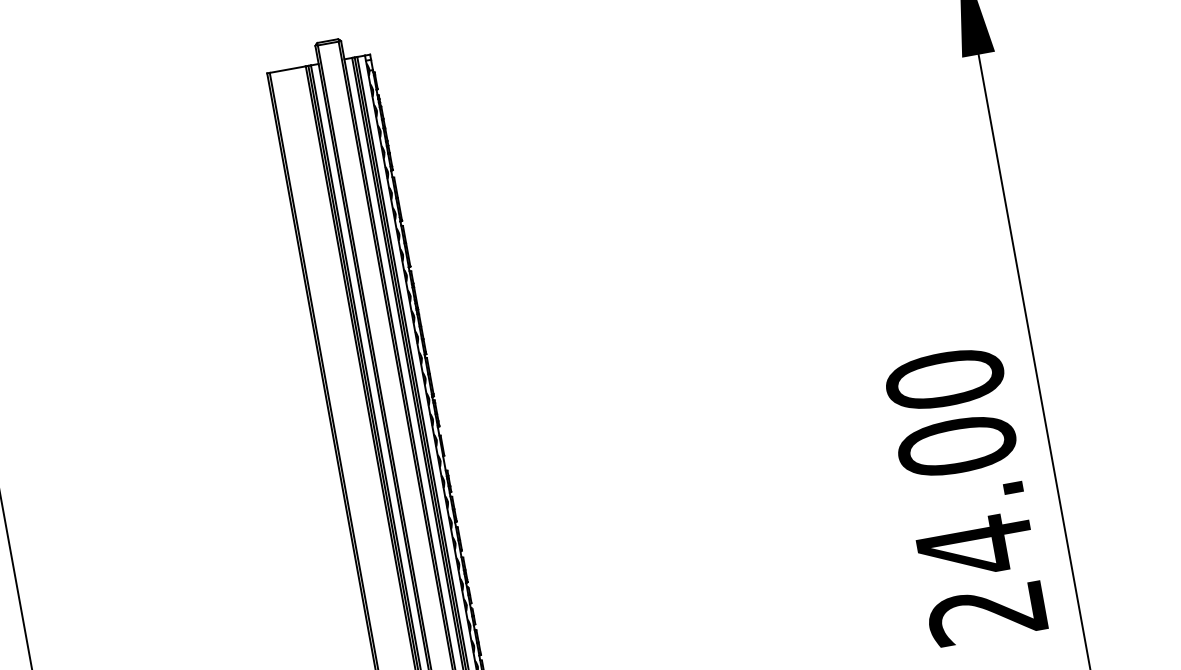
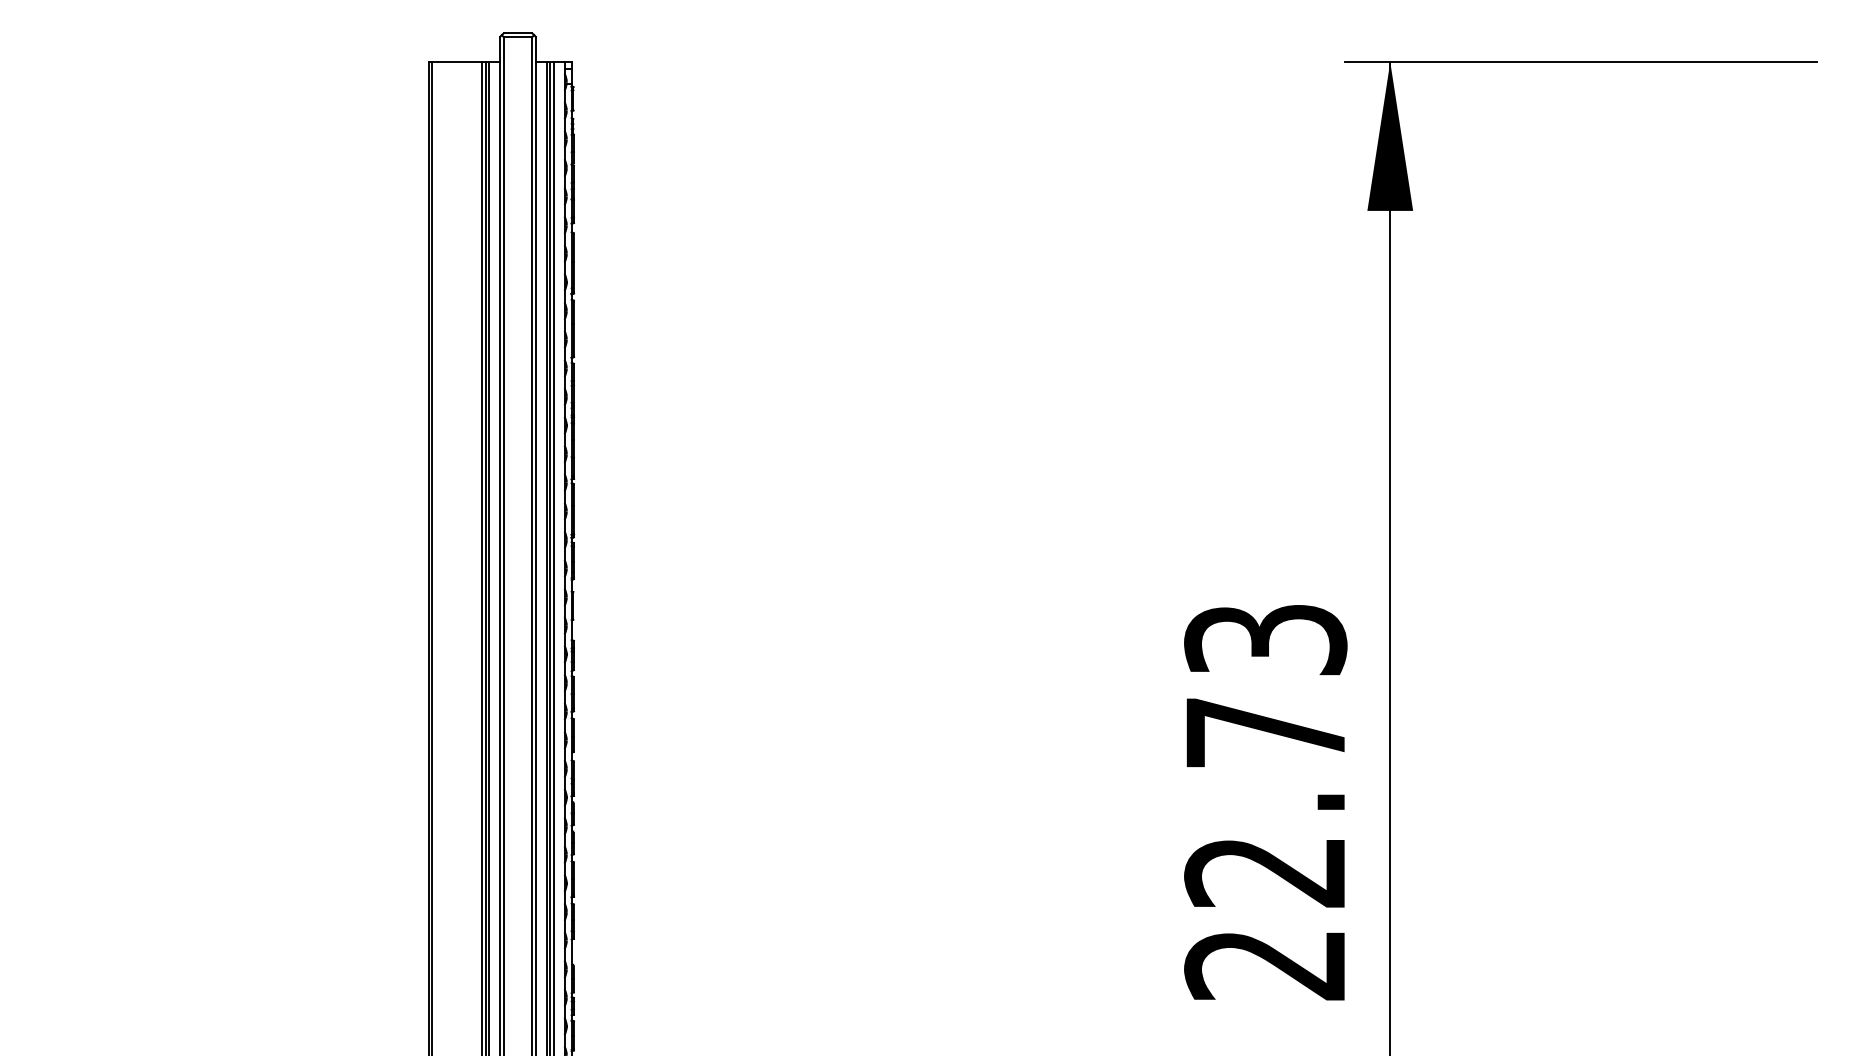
text: (960, 464) -> (1265, 757), 24.00 -> 22.73

